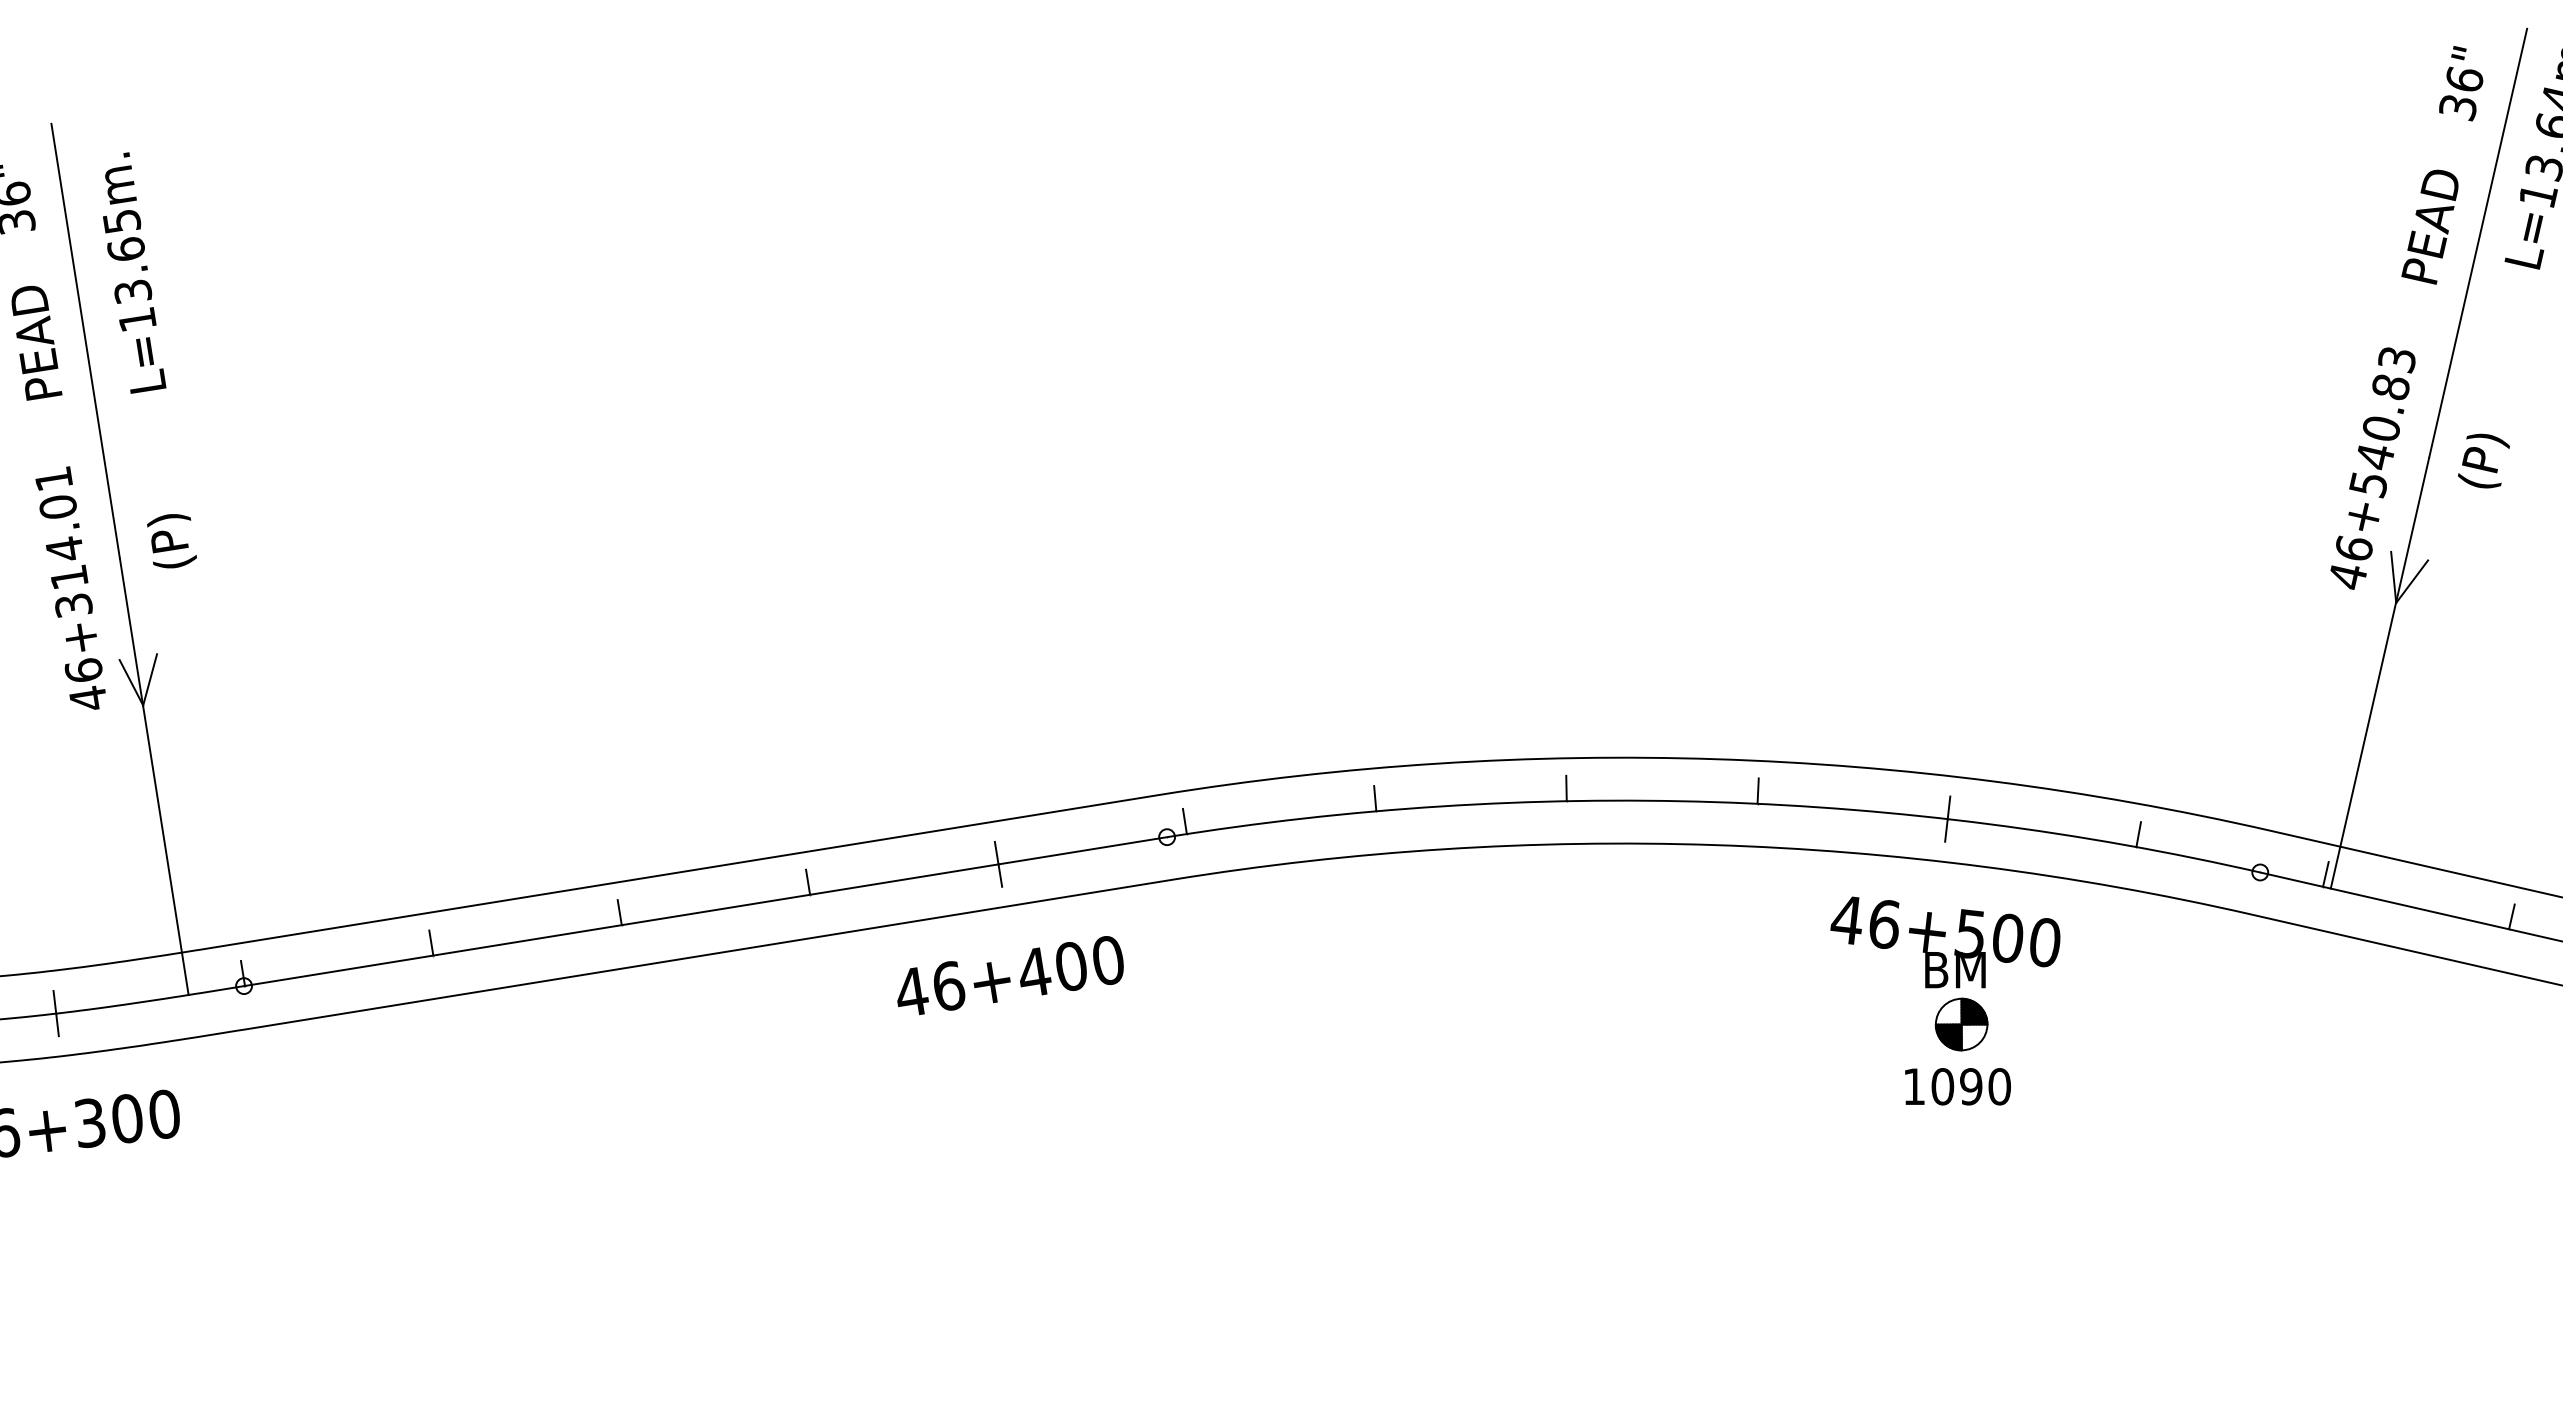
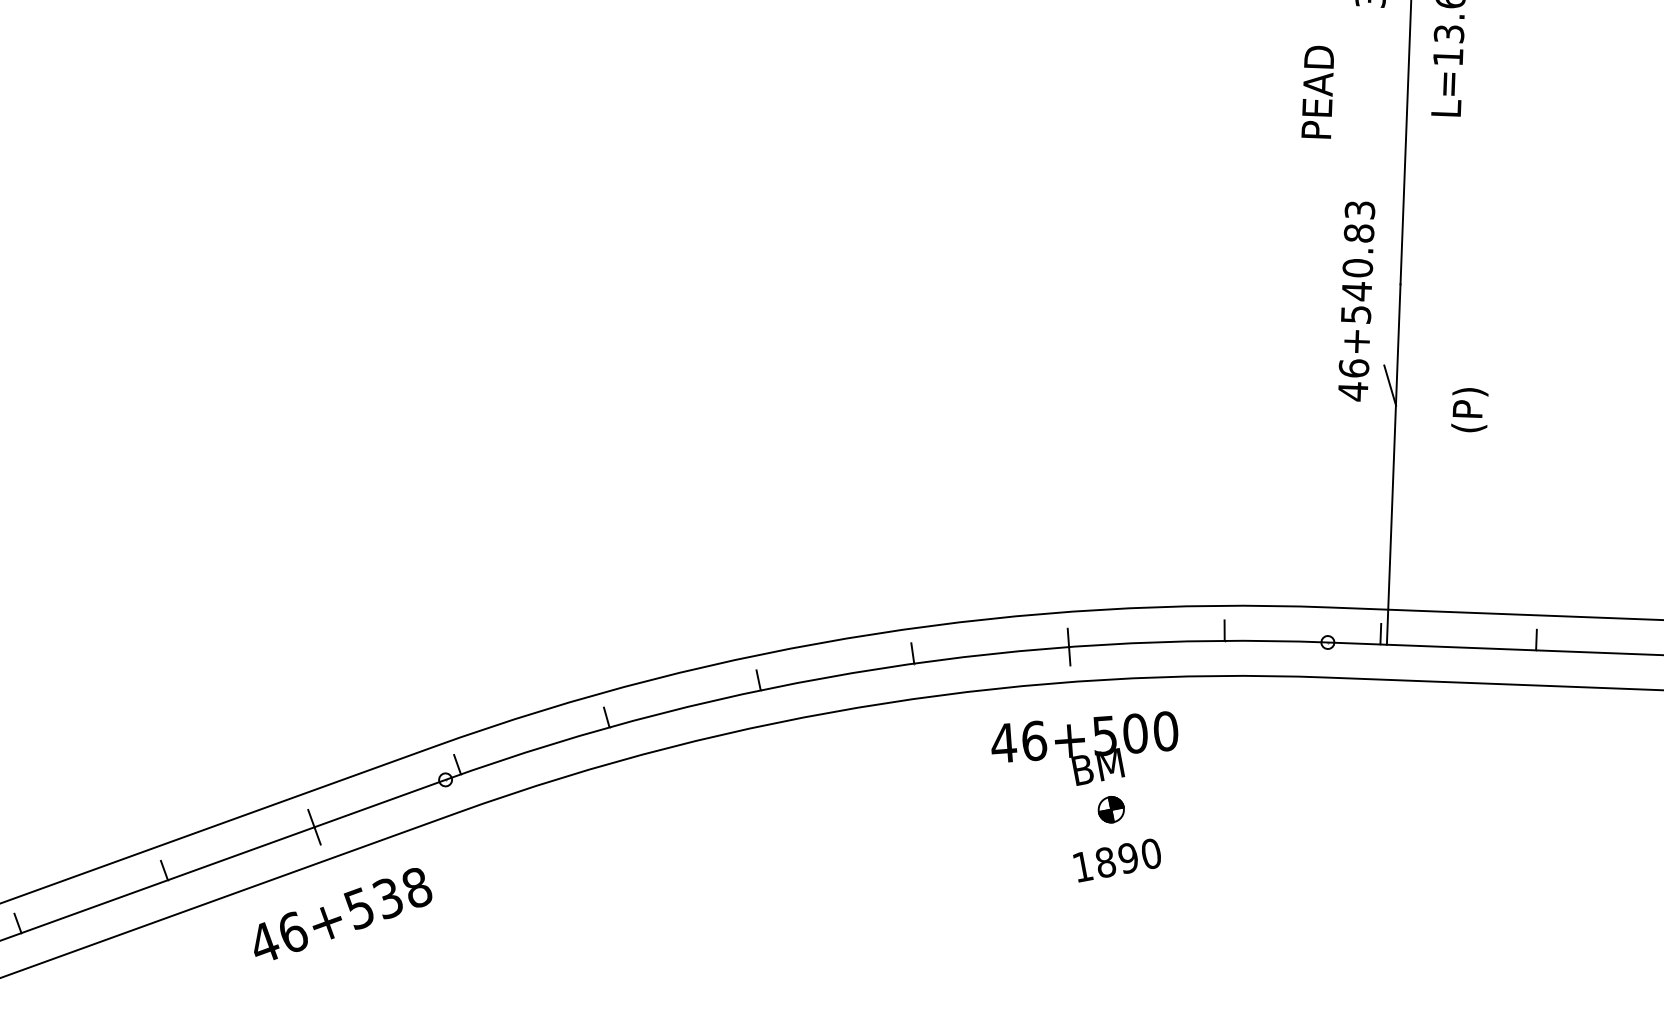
text: (2429, 226) -> (1316, 92), moved
text: (2483, 460) -> (1469, 409), moved
line: (2412, 581) -> (1405, 386), removed
text: (1071, 966) -> (388, 898), 46+400 -> 46+538
part: (1961, 1024) -> (1111, 809), size x0.6
text: (1942, 1086) -> (1105, 862), 1090 -> 1890

